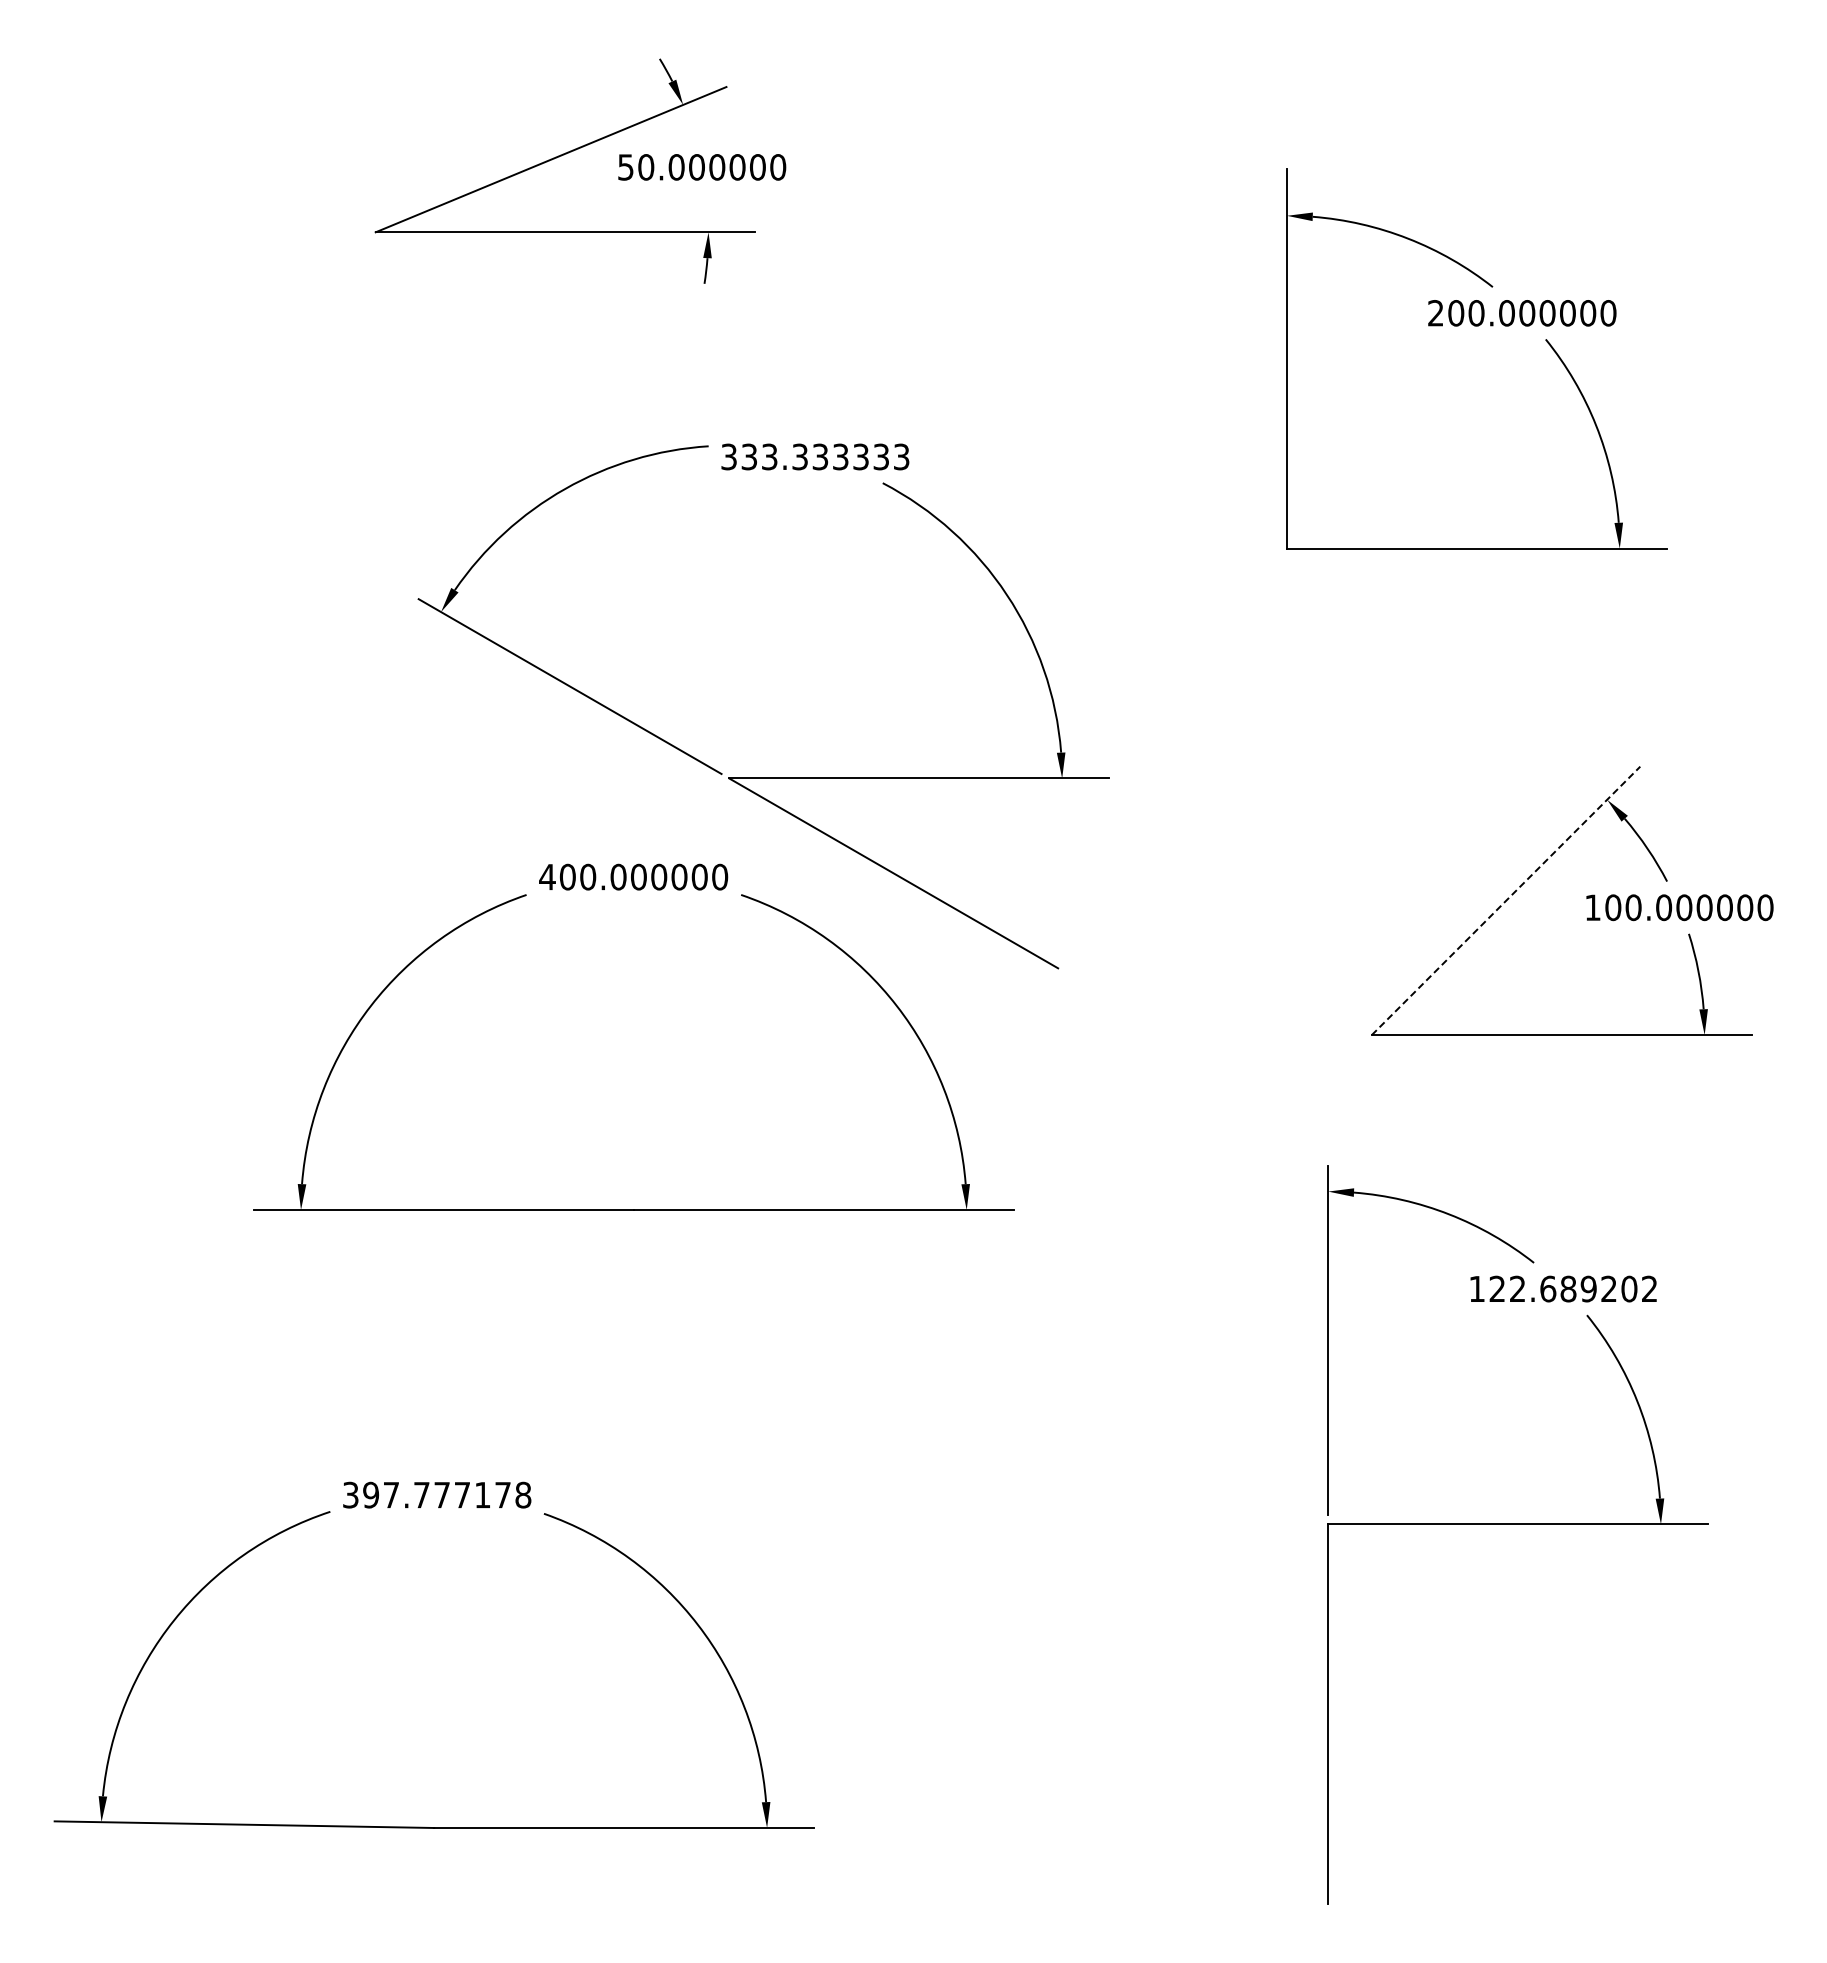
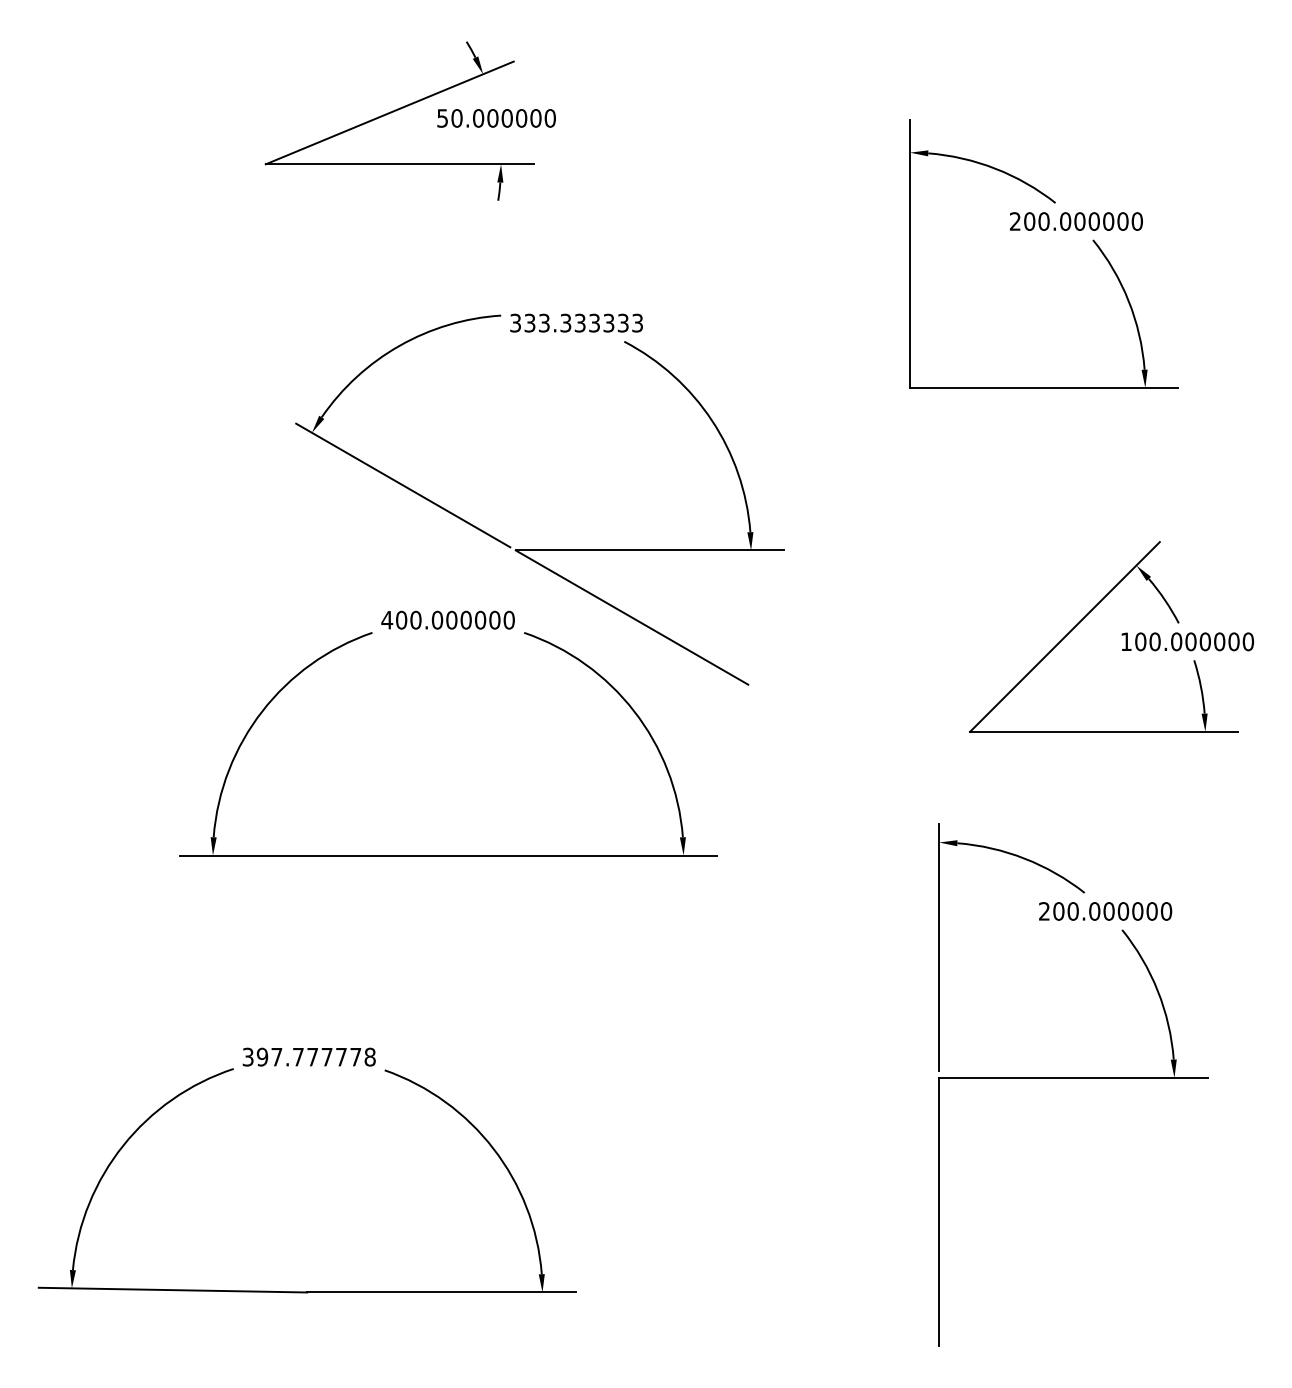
line: (1506, 900) -> (1065, 636), dashed -> solid
text: (1563, 1288) -> (1105, 911), 122.689202 -> 200.000000
text: (482, 1495) -> (341, 1057), 397.777178 -> 397.777778

